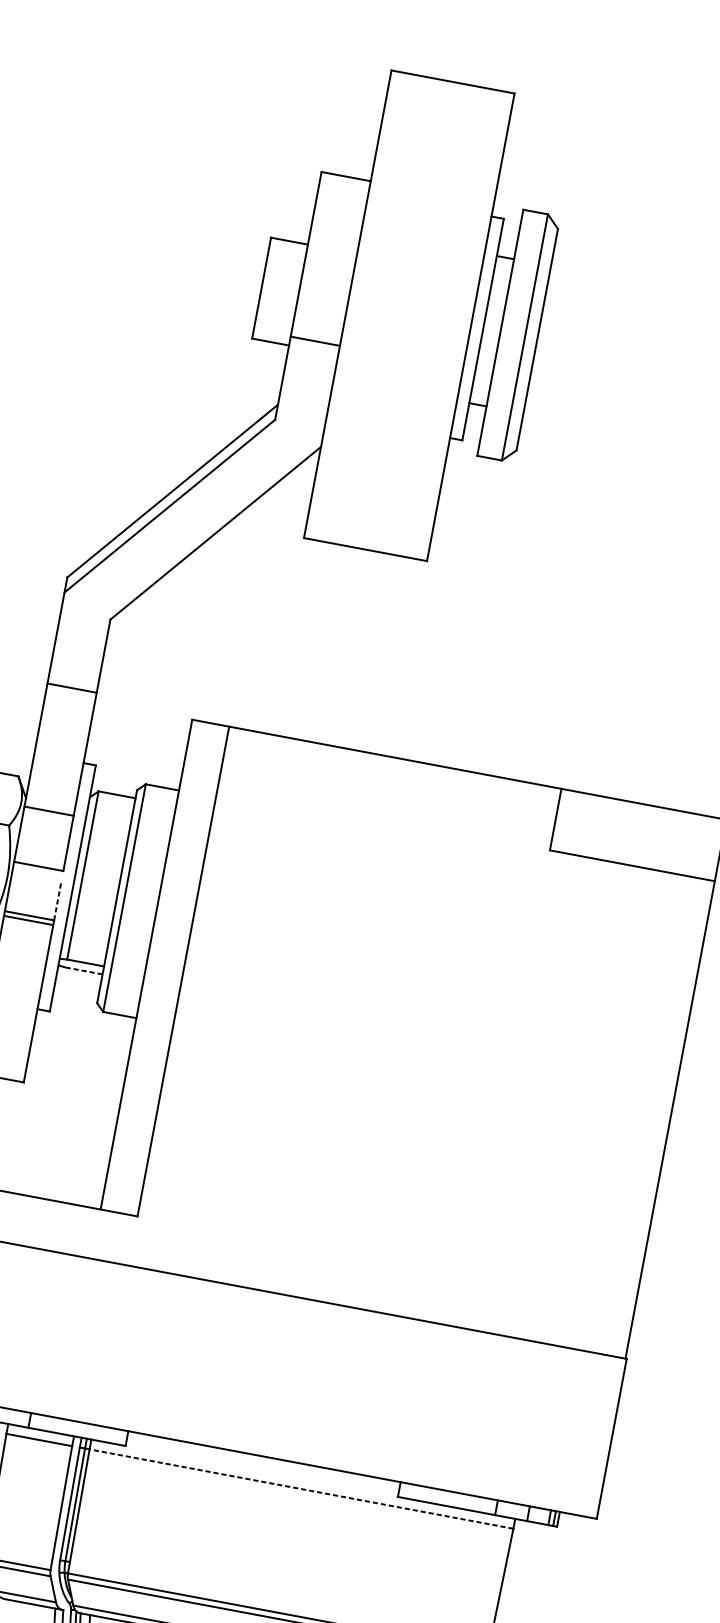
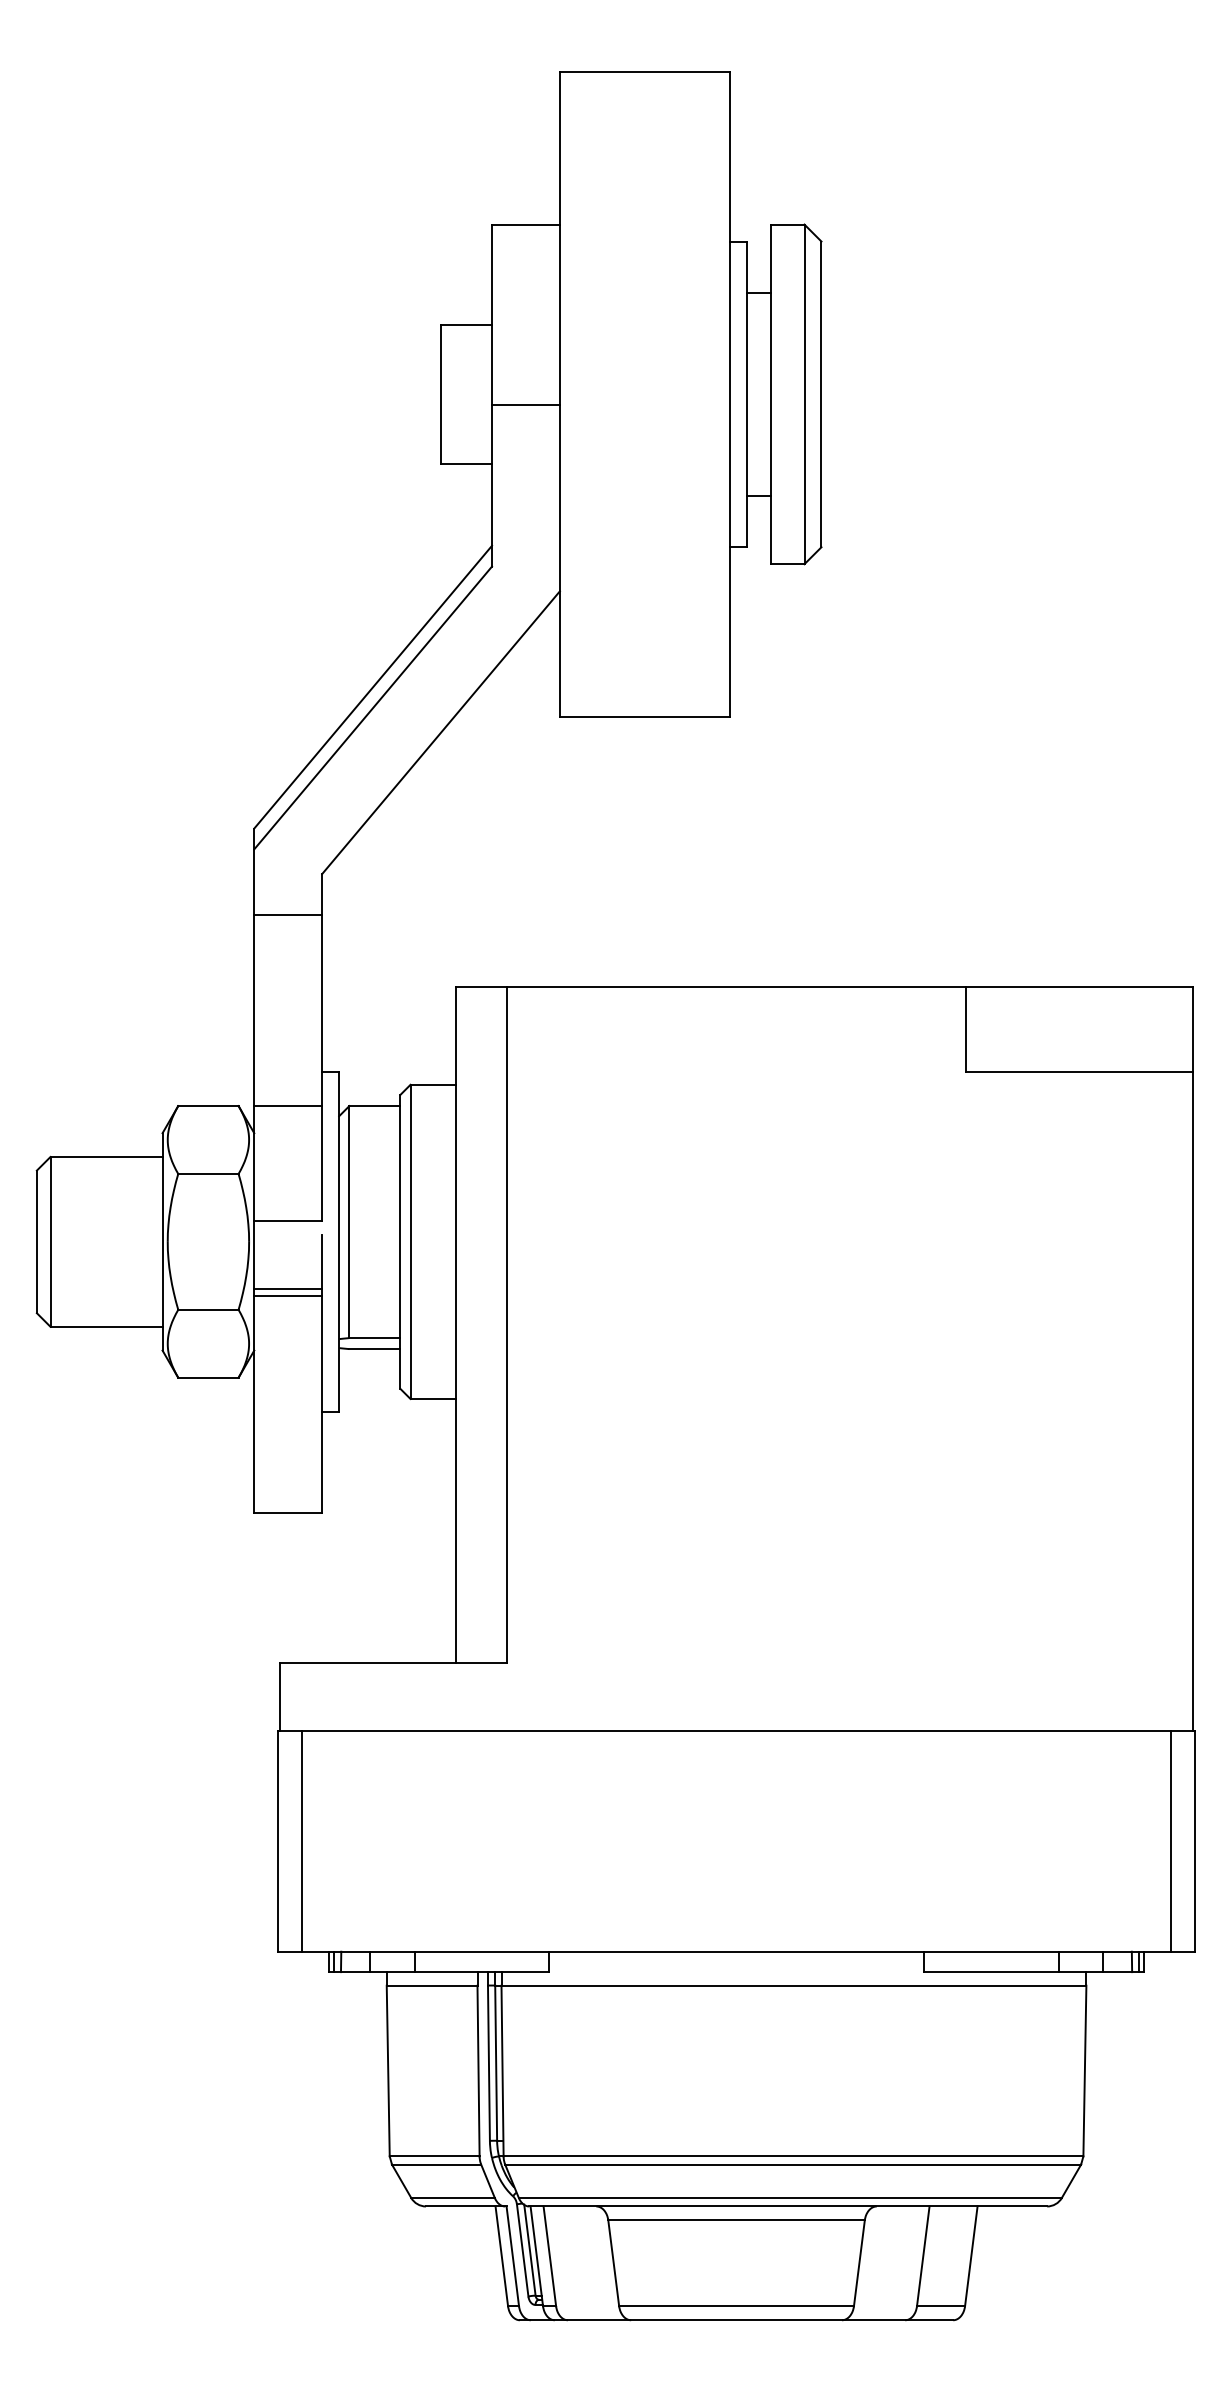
line: (315, 340) -> (525, 404), moved
line: (72, 688) -> (288, 915), moved
line: (49, 810) -> (288, 1105), moved
line: (57, 901) -> (322, 1262), dashed -> solid
line: (83, 971) -> (374, 1349), dashed -> solid
line: (594, 1435) -> (1171, 1840), added
line: (301, 1488) -> (793, 1985), dashed -> solid

